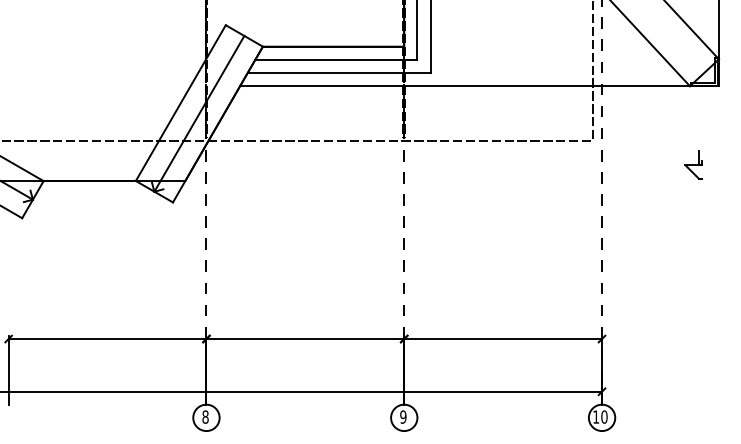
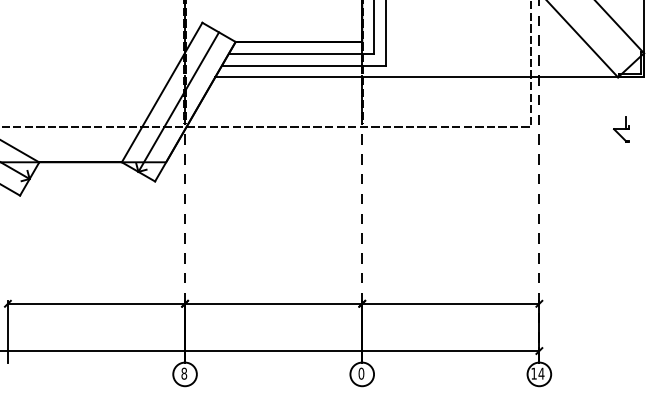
part: (693, 165) -> (621, 129), moved
text: (403, 416) -> (361, 373), 9 -> 0
text: (604, 416) -> (541, 373), 10 -> 14

